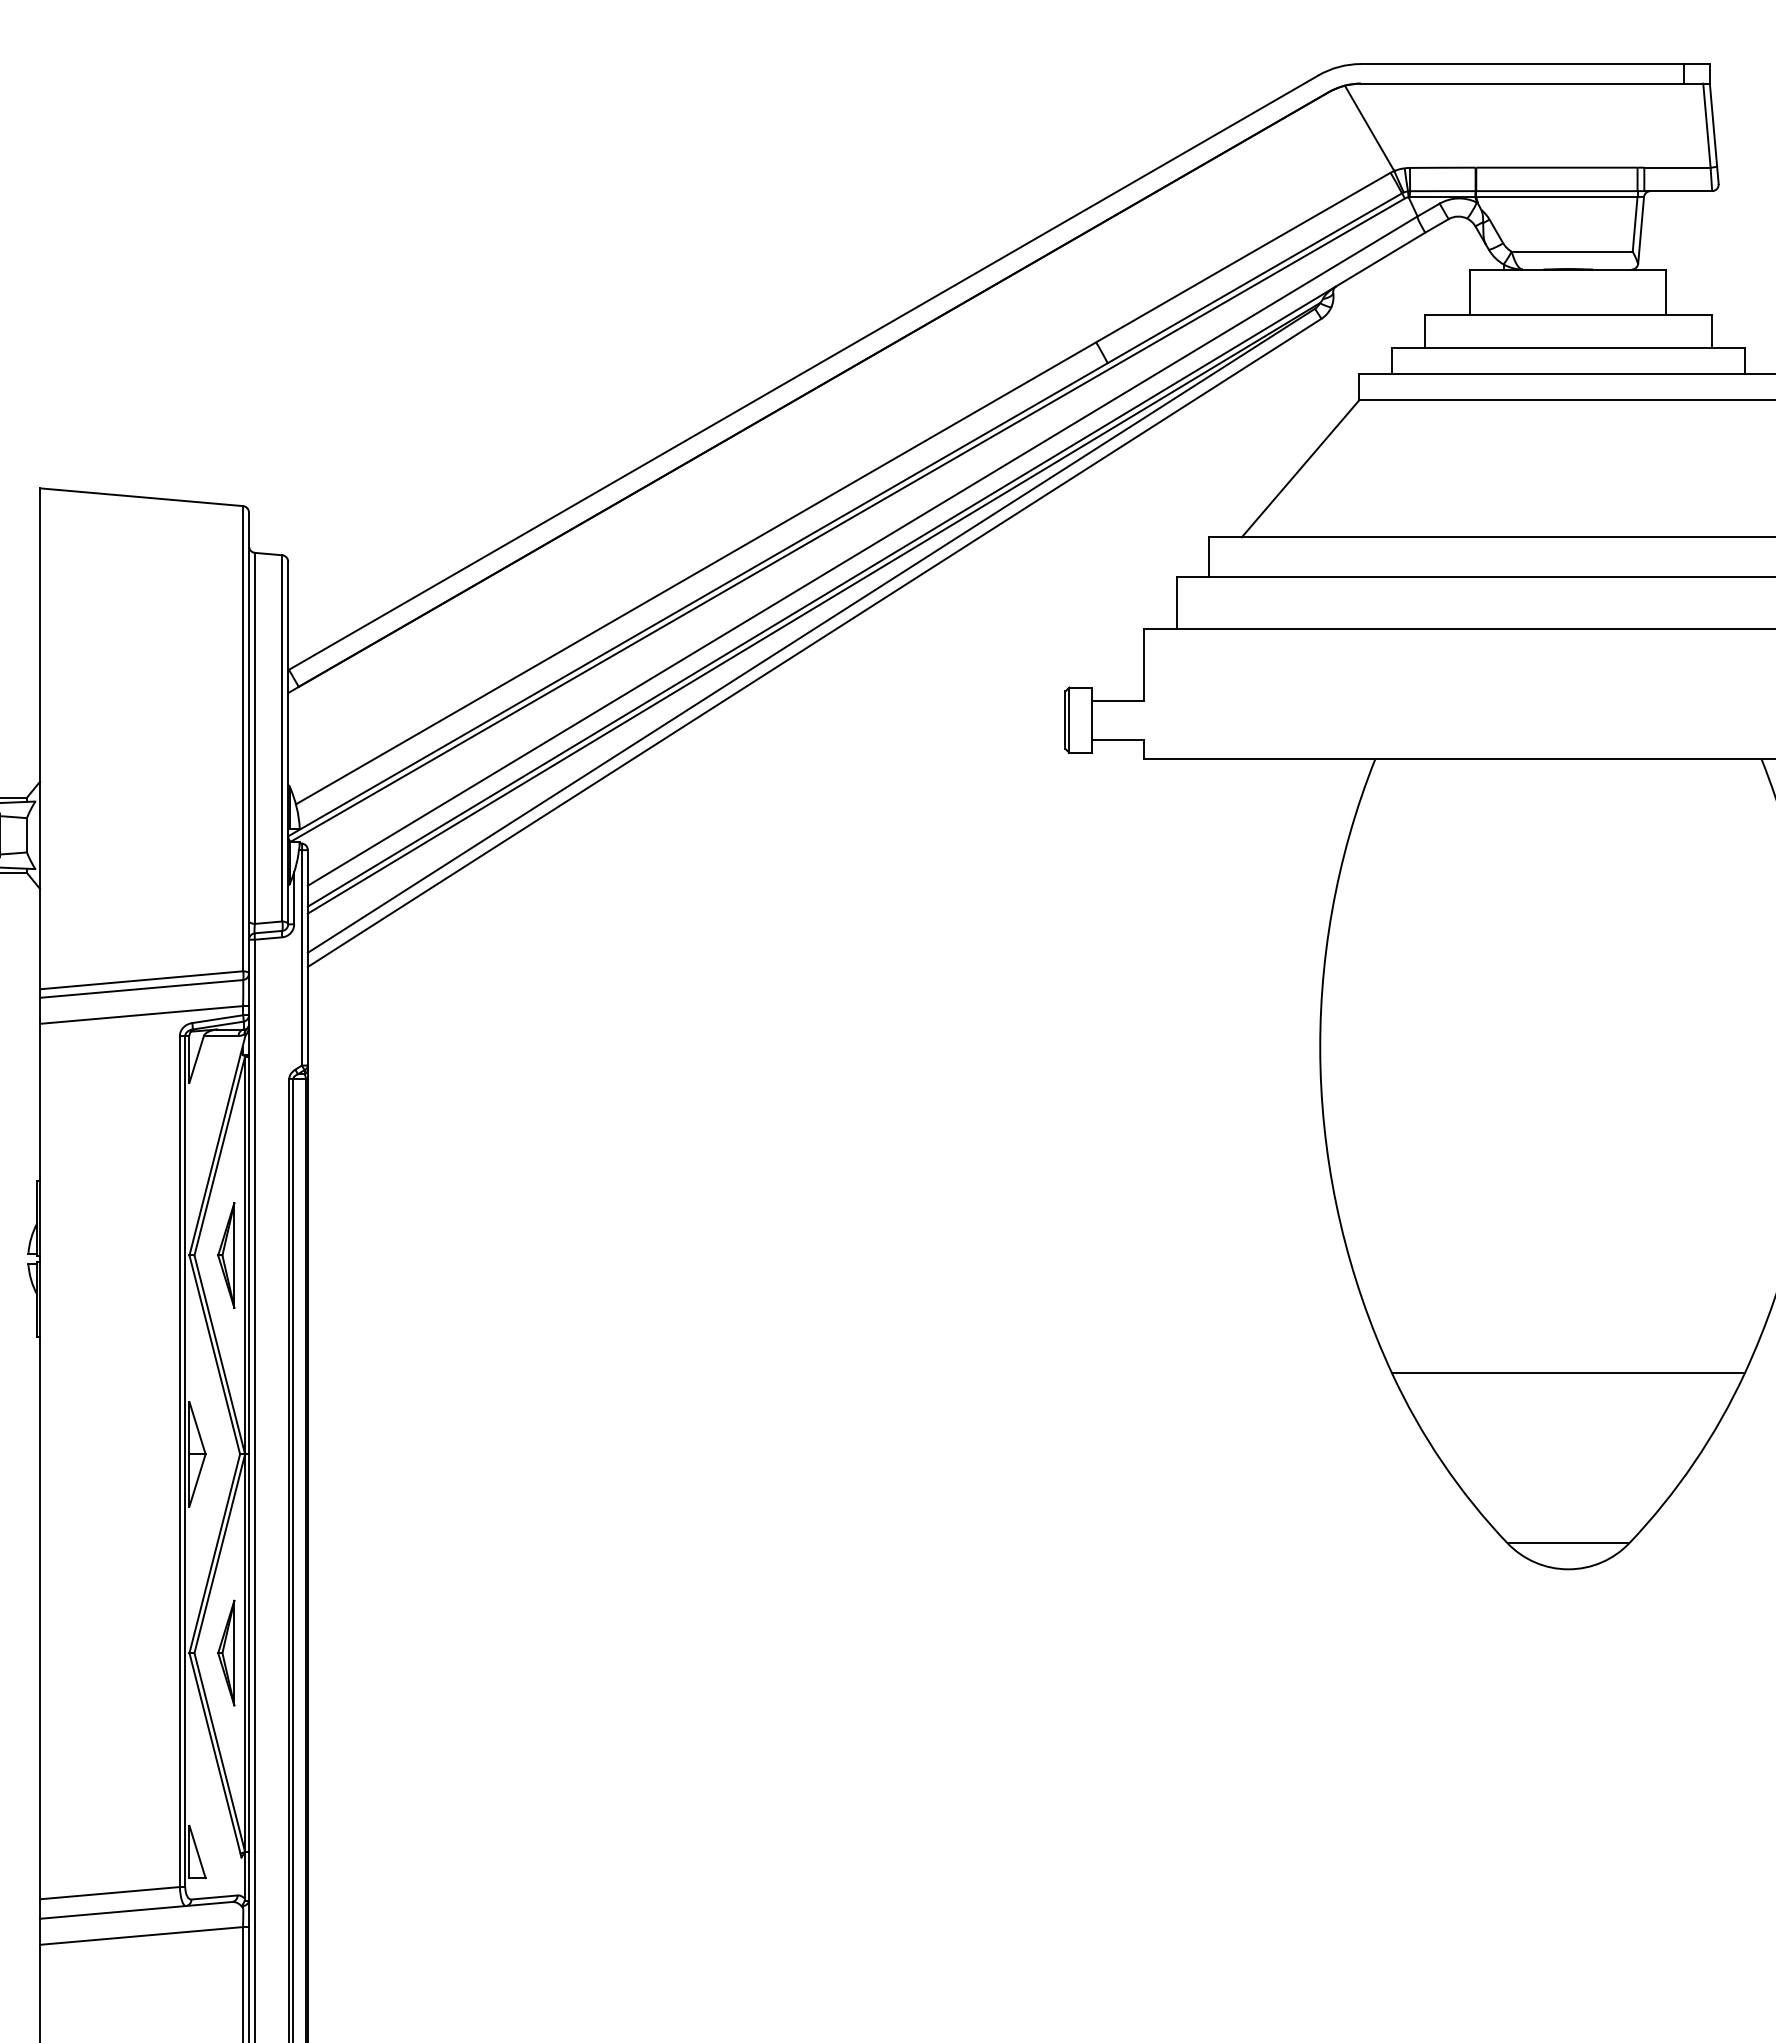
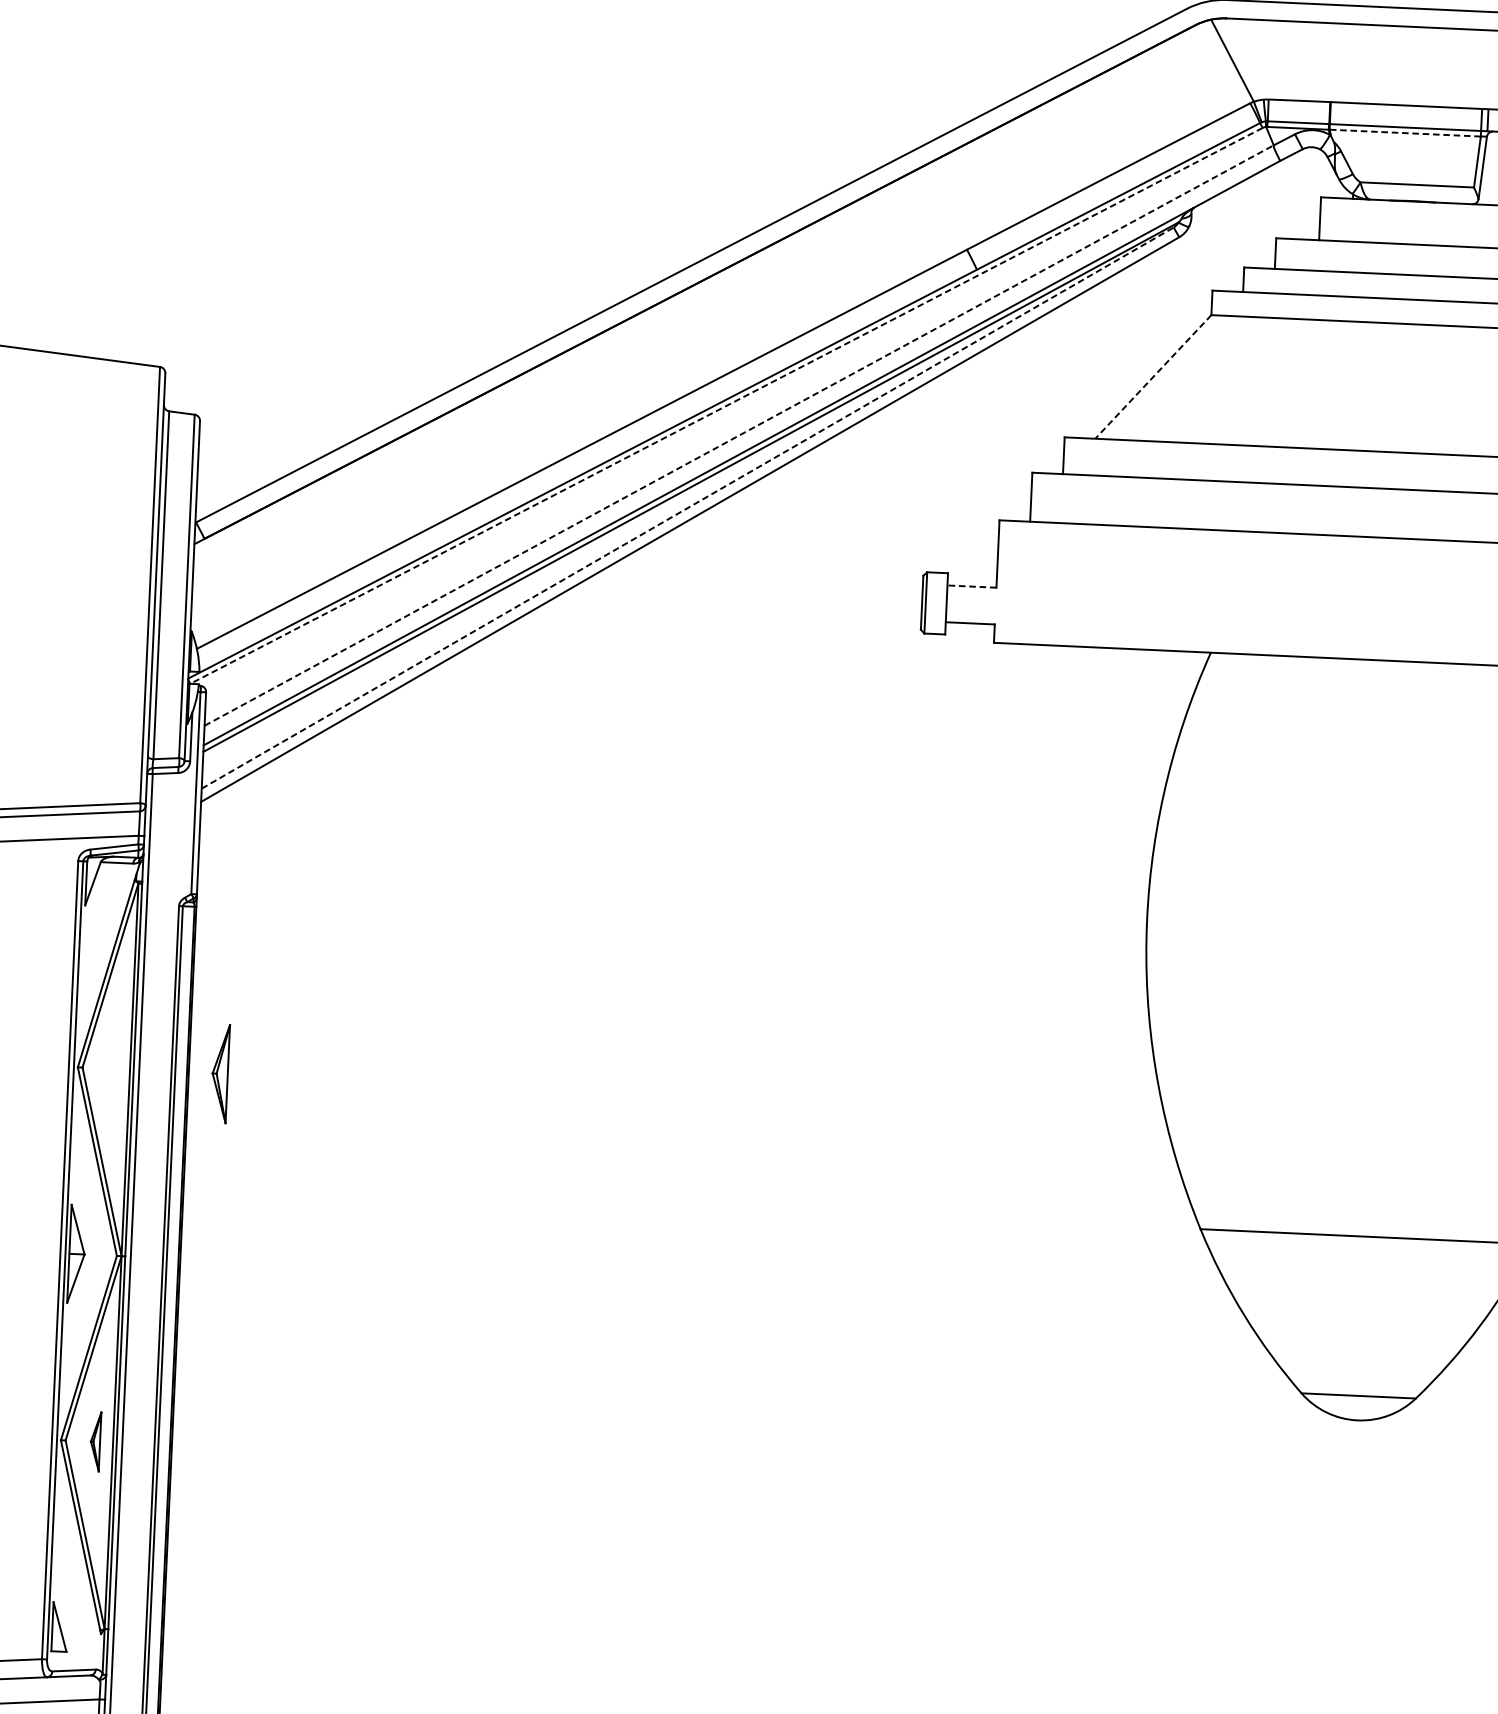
line: (1556, 197) -> (1404, 133), solid -> dashed
line: (1300, 469) -> (1153, 377), solid -> dashed
line: (847, 520) -> (726, 406), solid -> dashed
line: (862, 551) -> (738, 435), solid -> dashed
line: (811, 630) -> (687, 507), solid -> dashed
line: (1117, 700) -> (971, 586), solid -> dashed
part: (226, 1255) -> (220, 1073), moved
part: (226, 1652) -> (95, 1441), size x0.6

